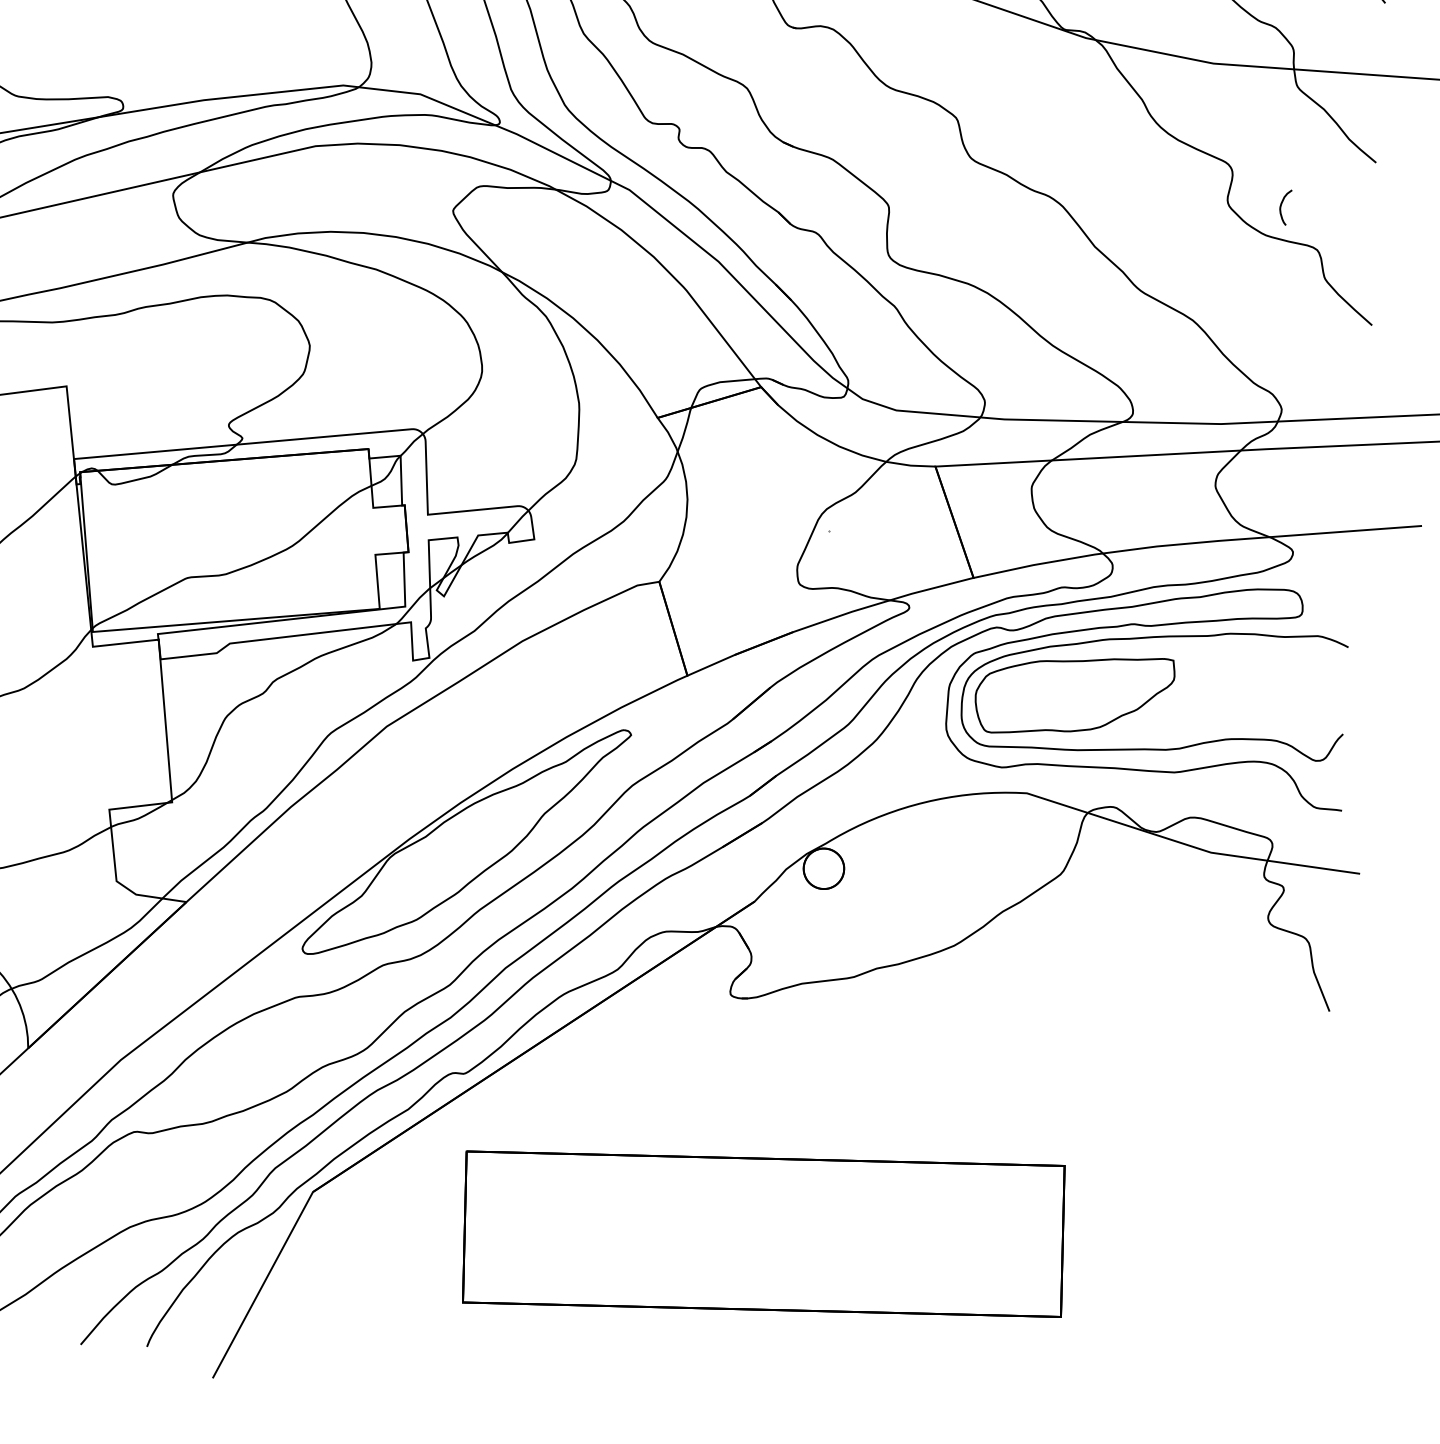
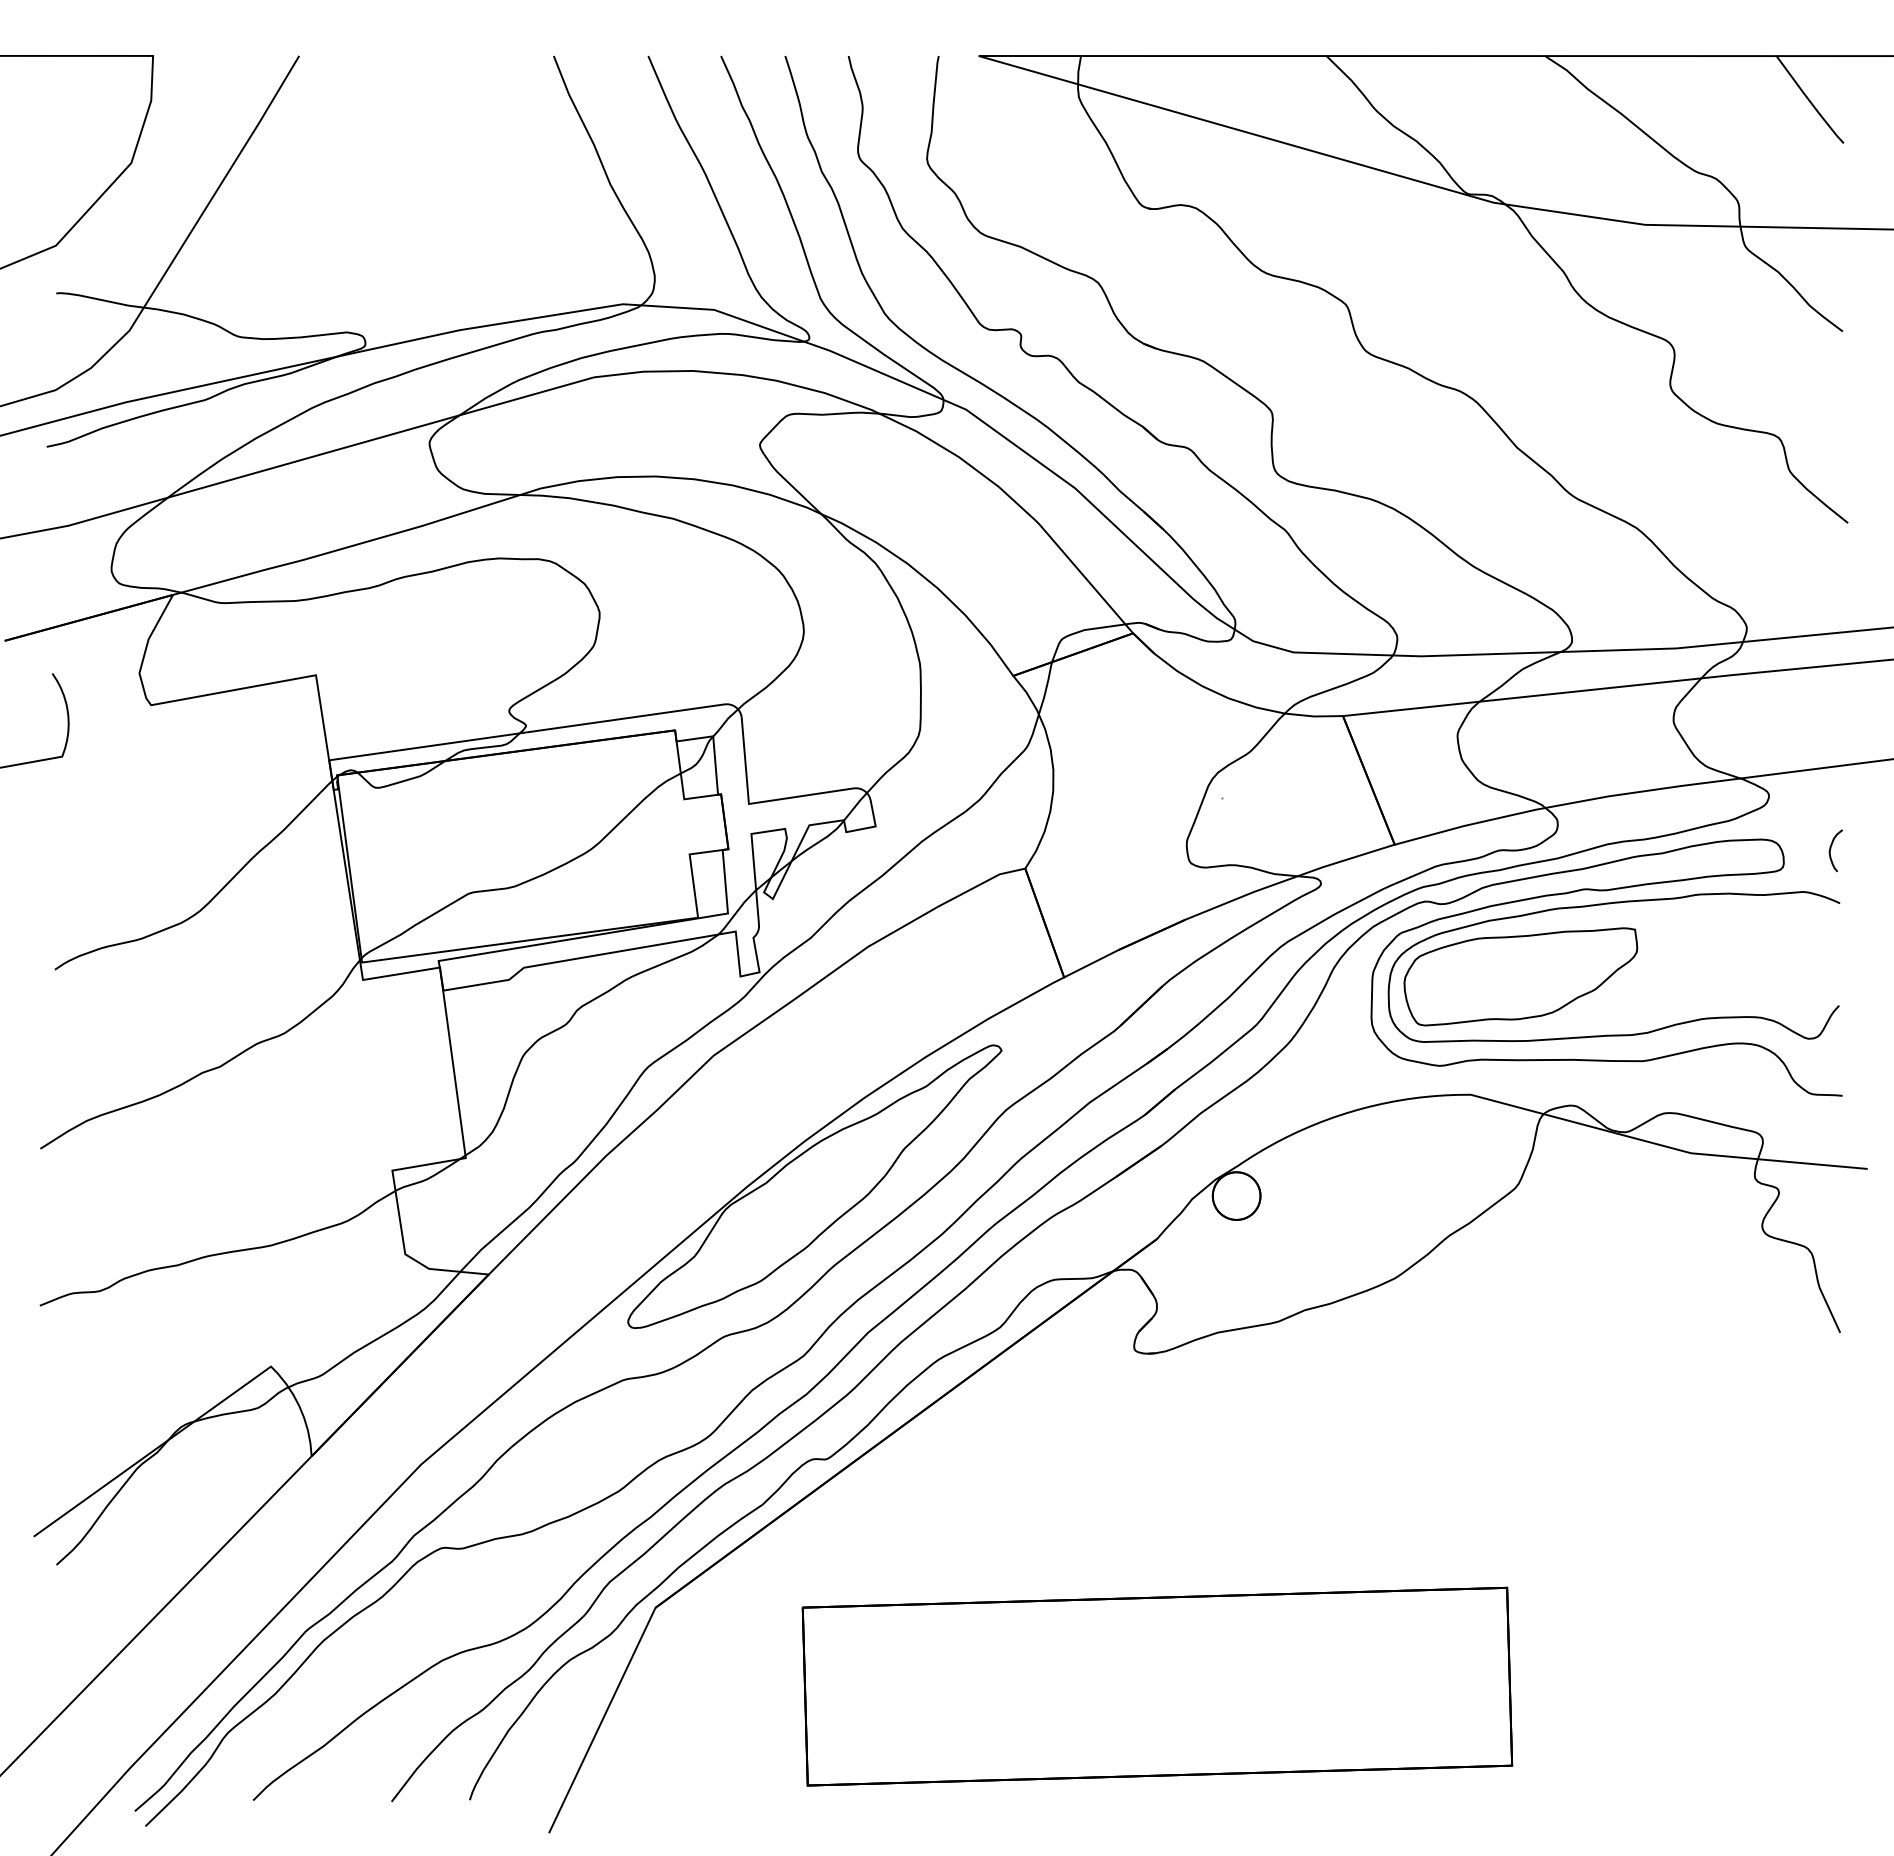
curve: (1281, 205) -> (1831, 848), moved
part: (763, 1234) -> (1157, 1686), moved

